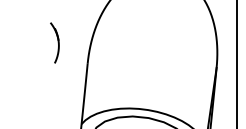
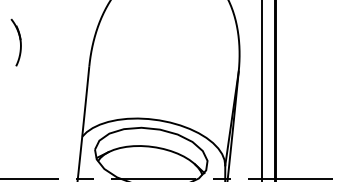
part: (54, 42) -> (15, 42), moved

